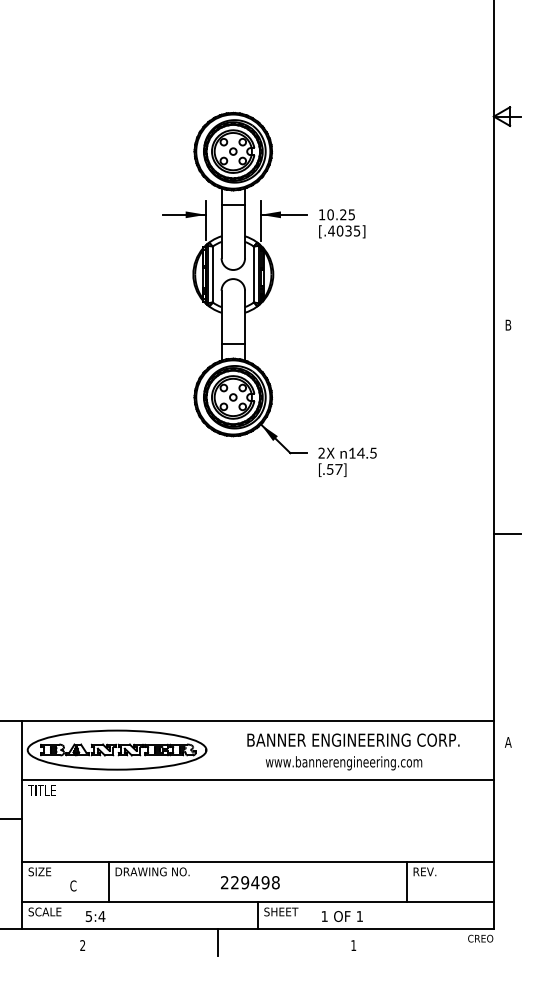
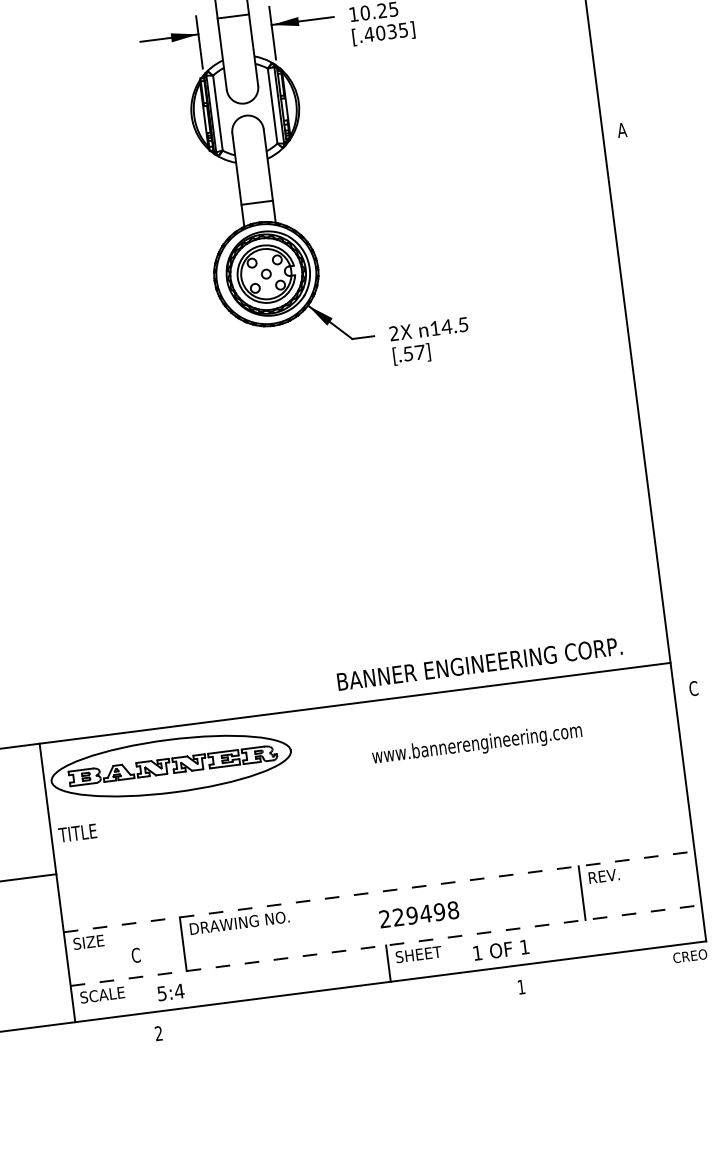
text: (508, 324) -> (622, 129), B -> A
line: (506, 533) -> (655, 409), removed
text: (353, 739) -> (479, 663), moved
text: (507, 741) -> (692, 687), A -> C
line: (257, 779) -> (364, 781), removed
line: (258, 862) -> (379, 892), solid -> dashed
text: (250, 882) -> (419, 914), moved
line: (258, 902) -> (386, 945), solid -> dashed
line: (218, 942) -> (339, 1006), removed

